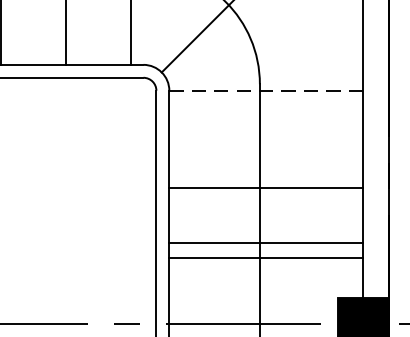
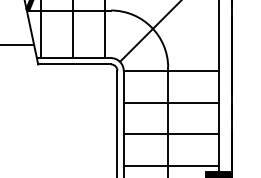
line: (266, 90) -> (171, 70), dashed -> solid
line: (264, 187) -> (170, 102), moved
line: (264, 242) -> (170, 134), moved
line: (264, 259) -> (170, 166), moved

